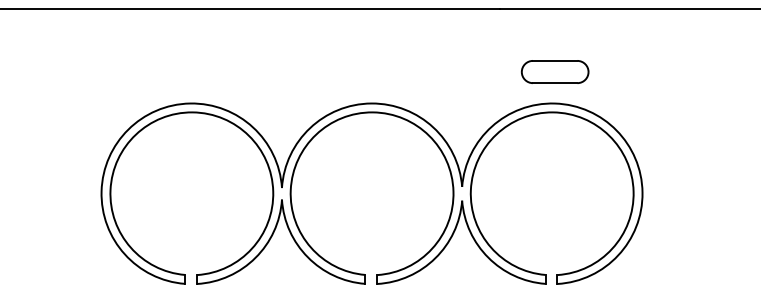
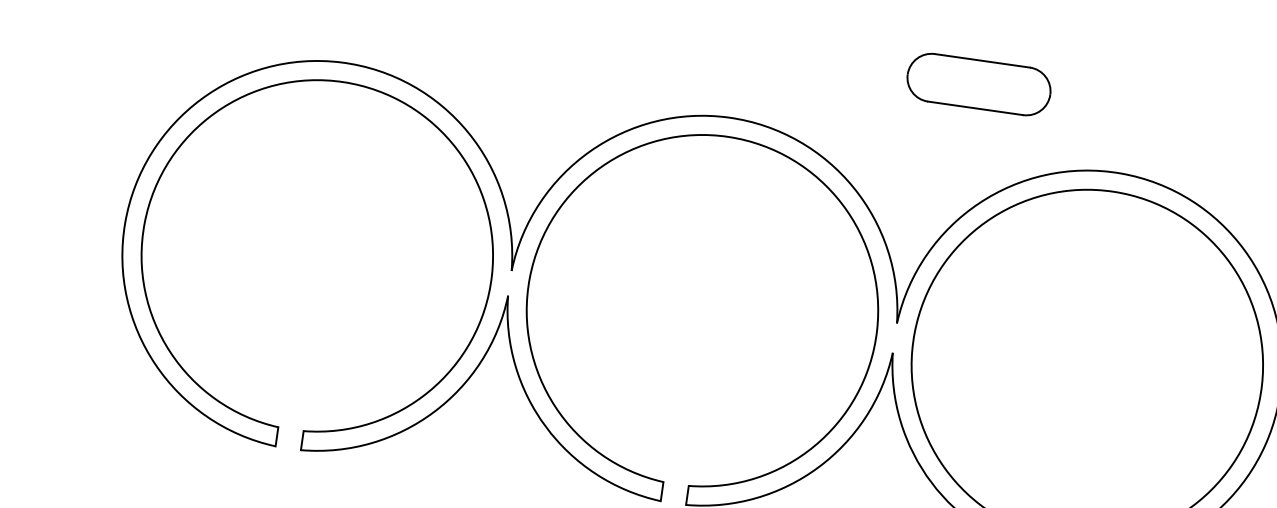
part: (555, 71) -> (979, 83), moved

